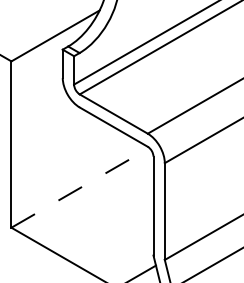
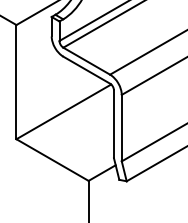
line: (79, 187) -> (63, 111), dashed -> solid

